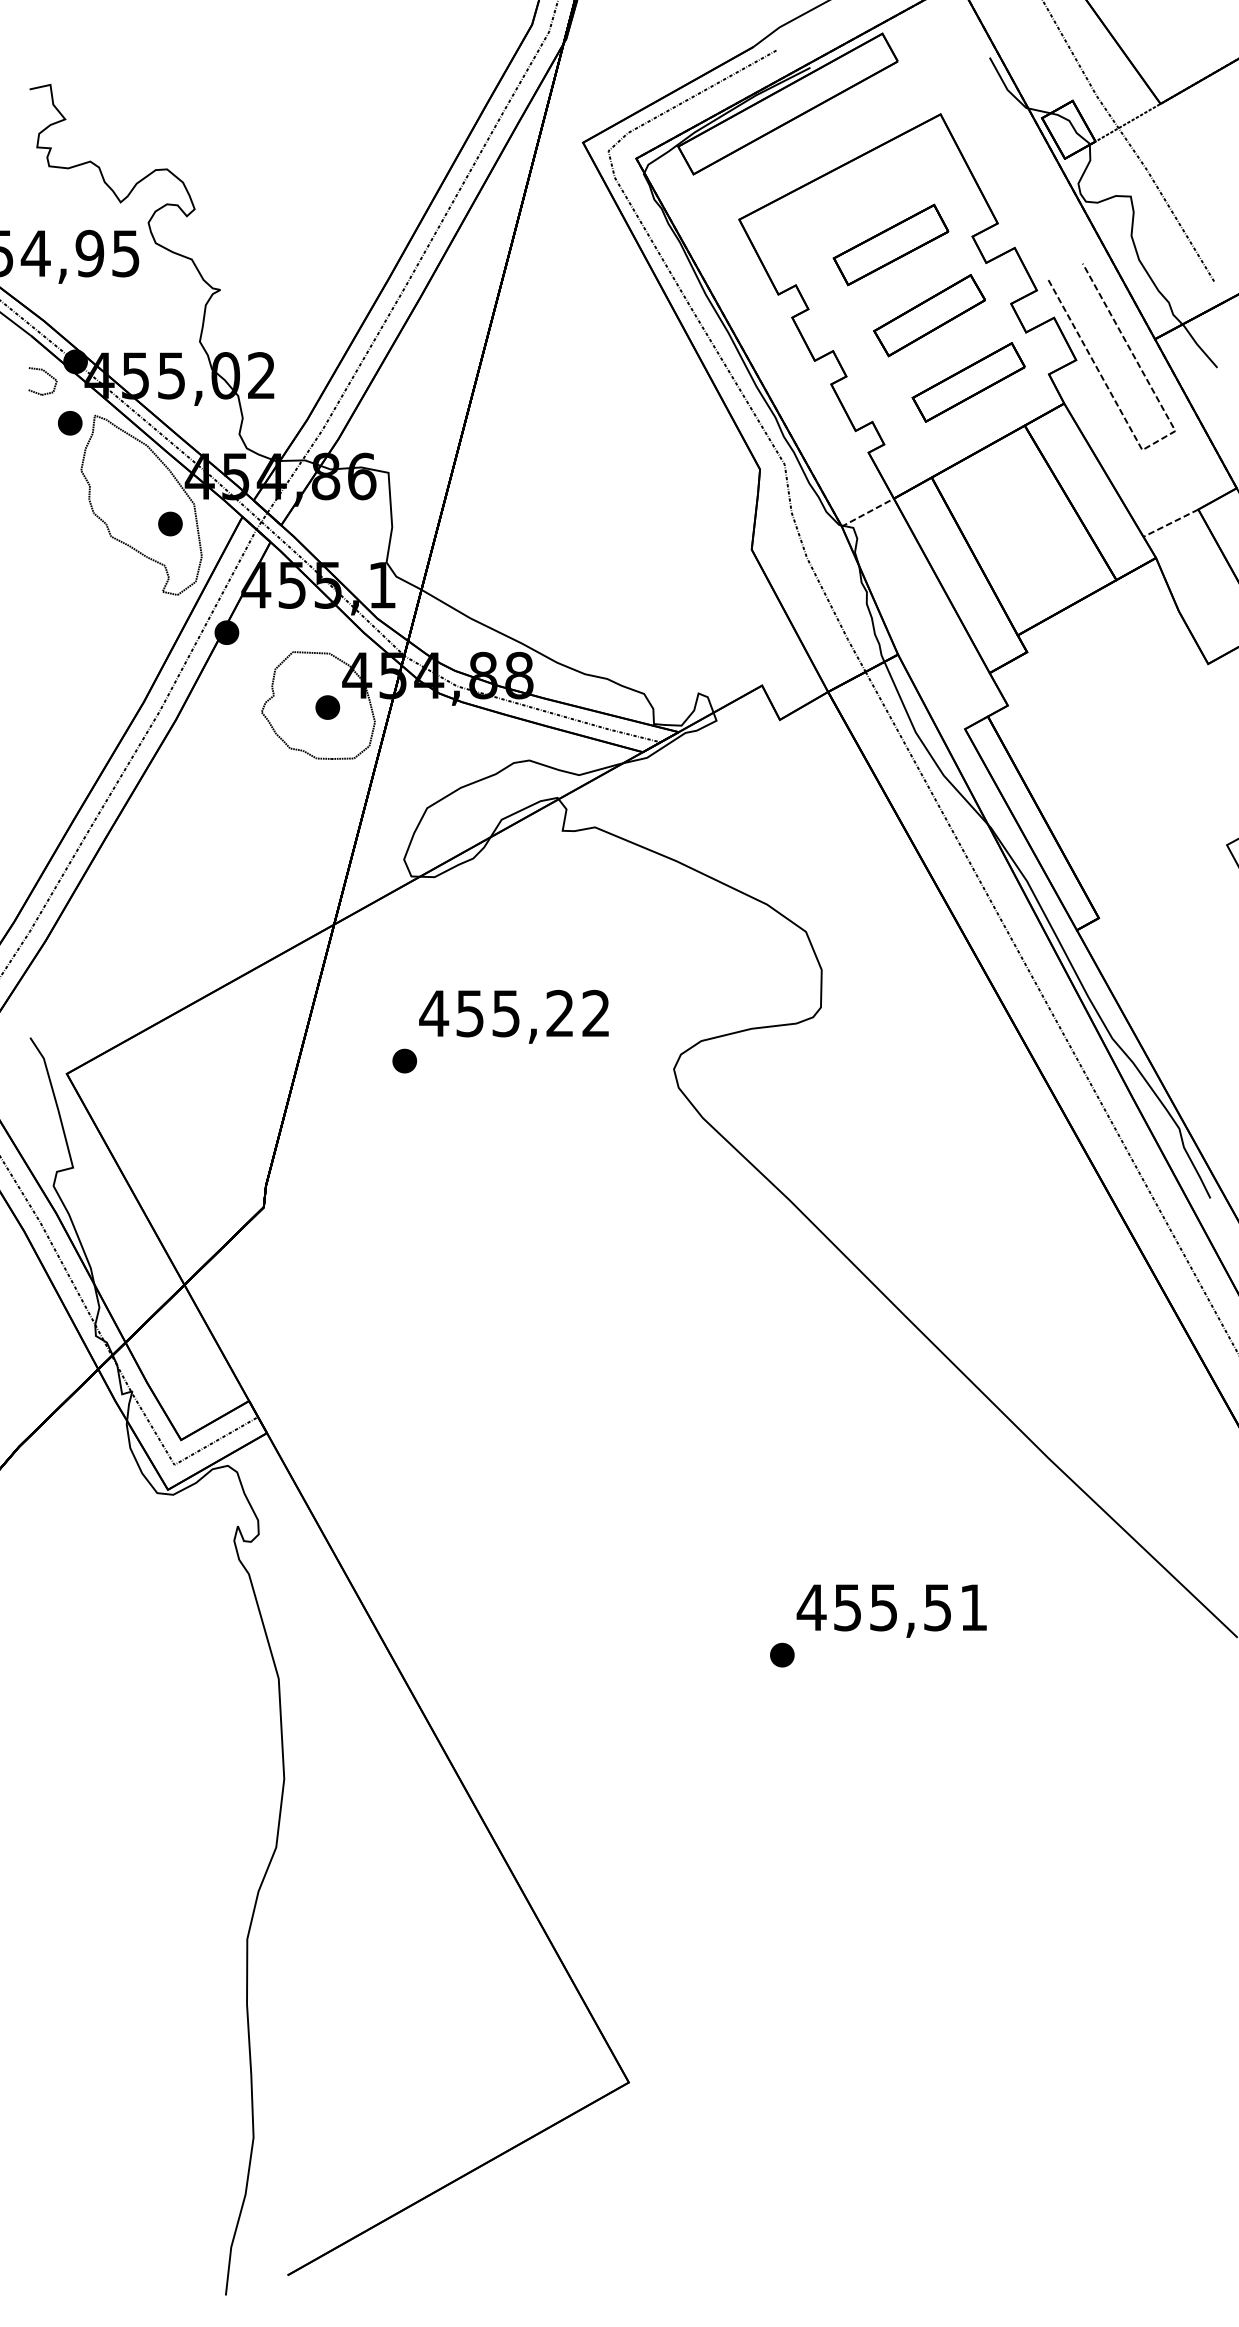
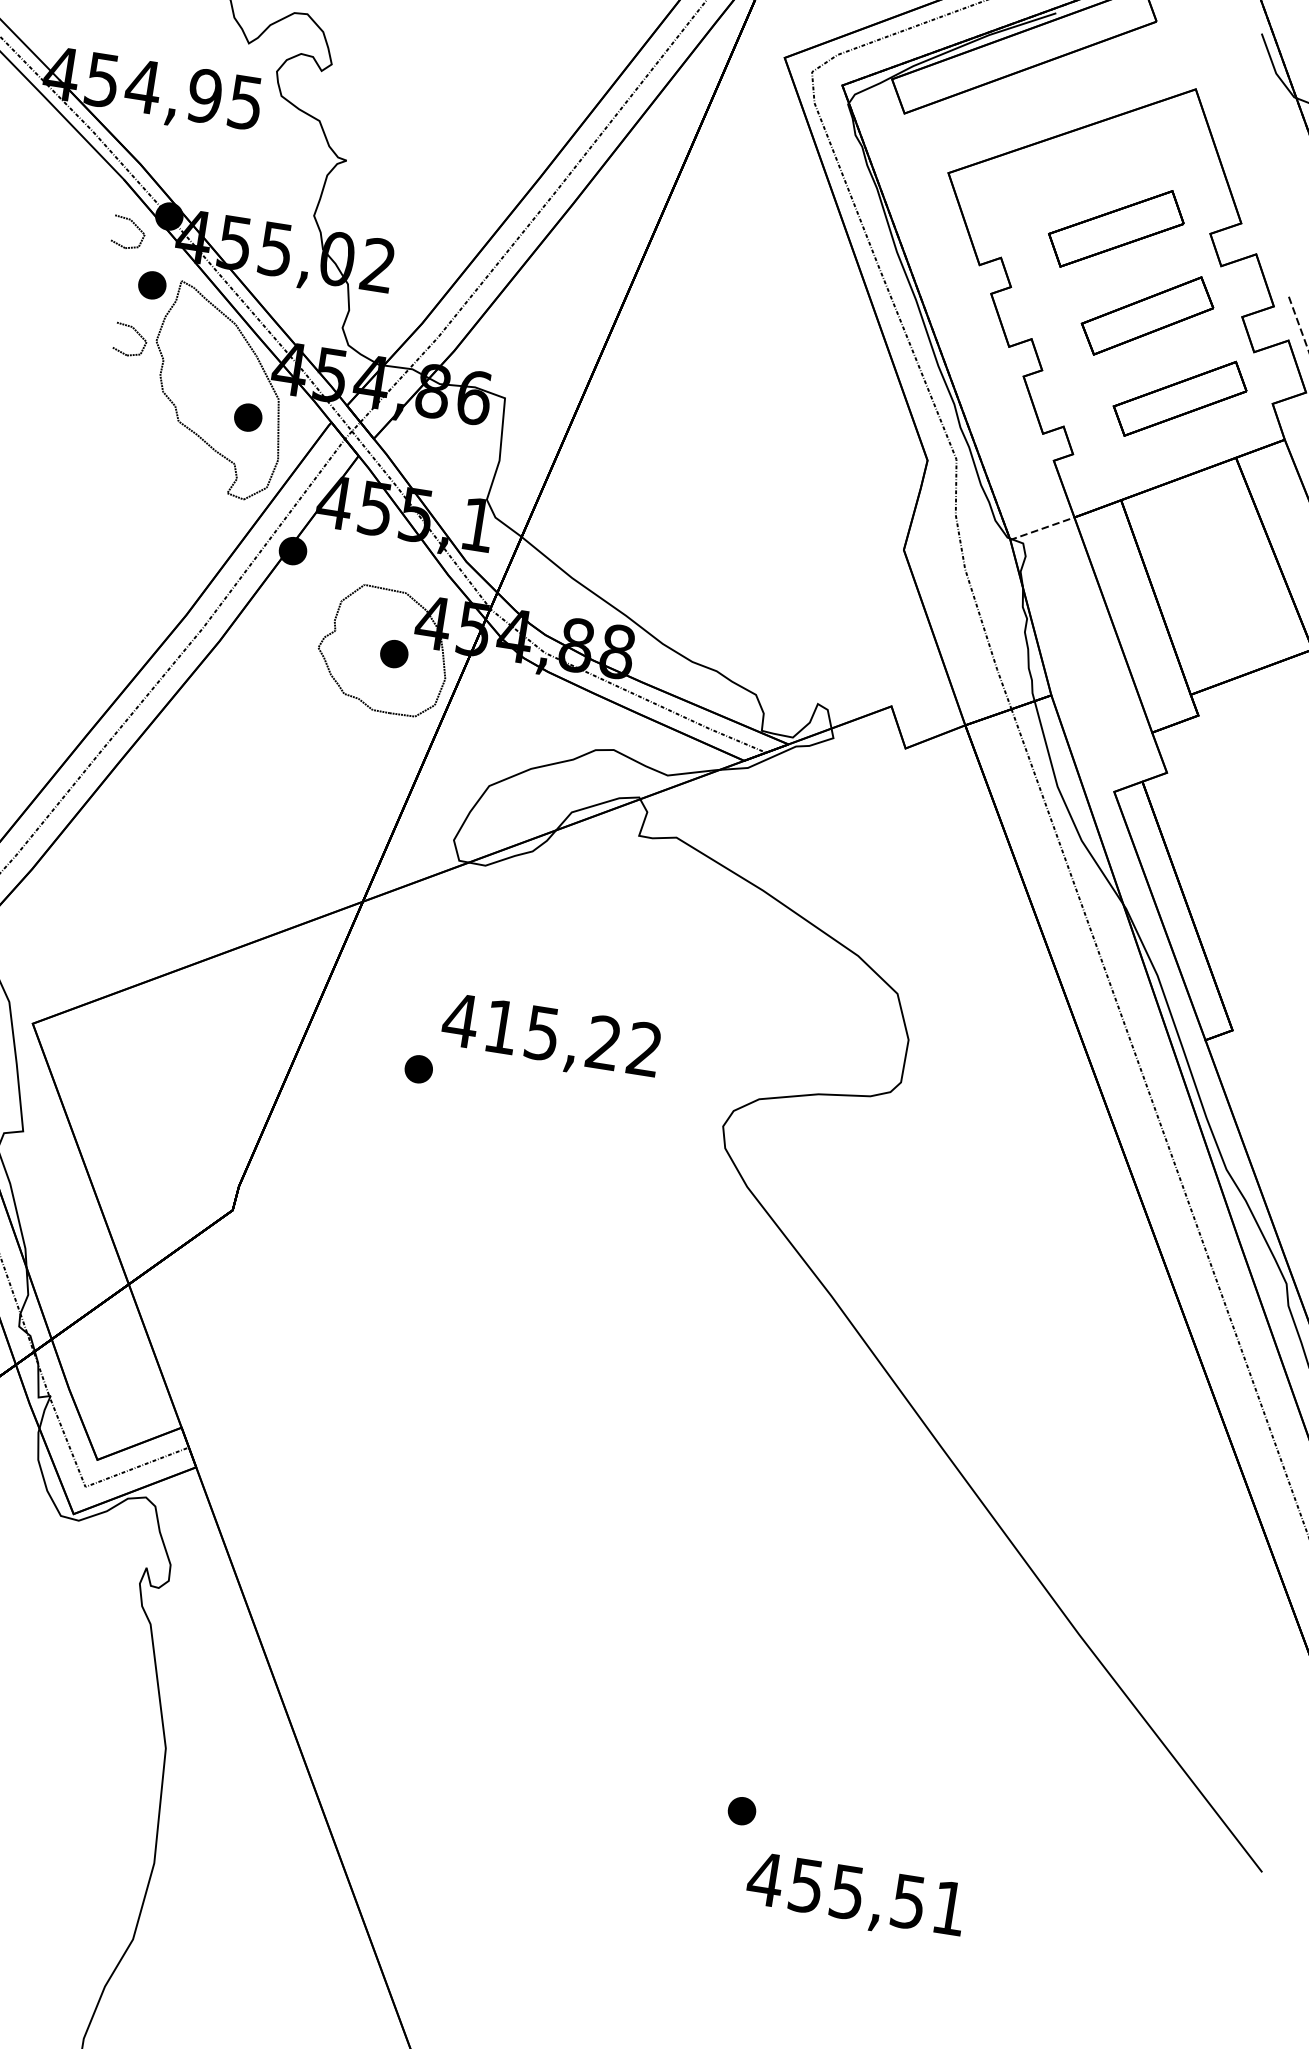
part: (64, 467) -> (137, 334), added
text: (469, 1013) -> (500, 1026), 455,22 -> 415,22
text: (891, 1610) -> (855, 1896), moved

